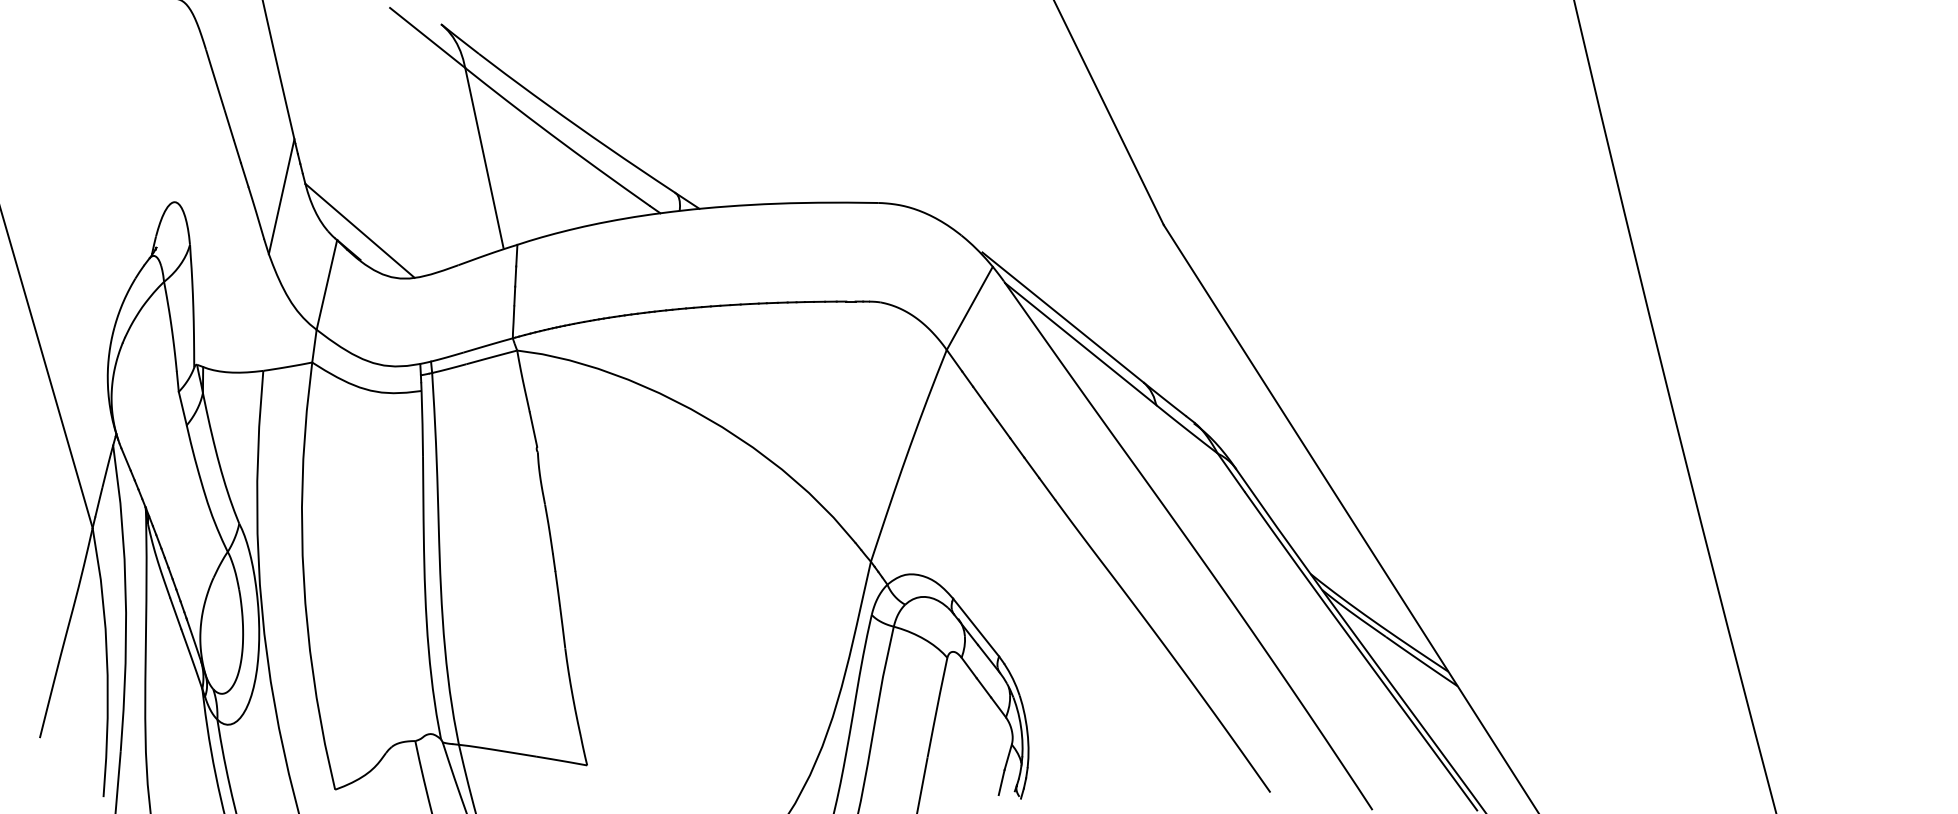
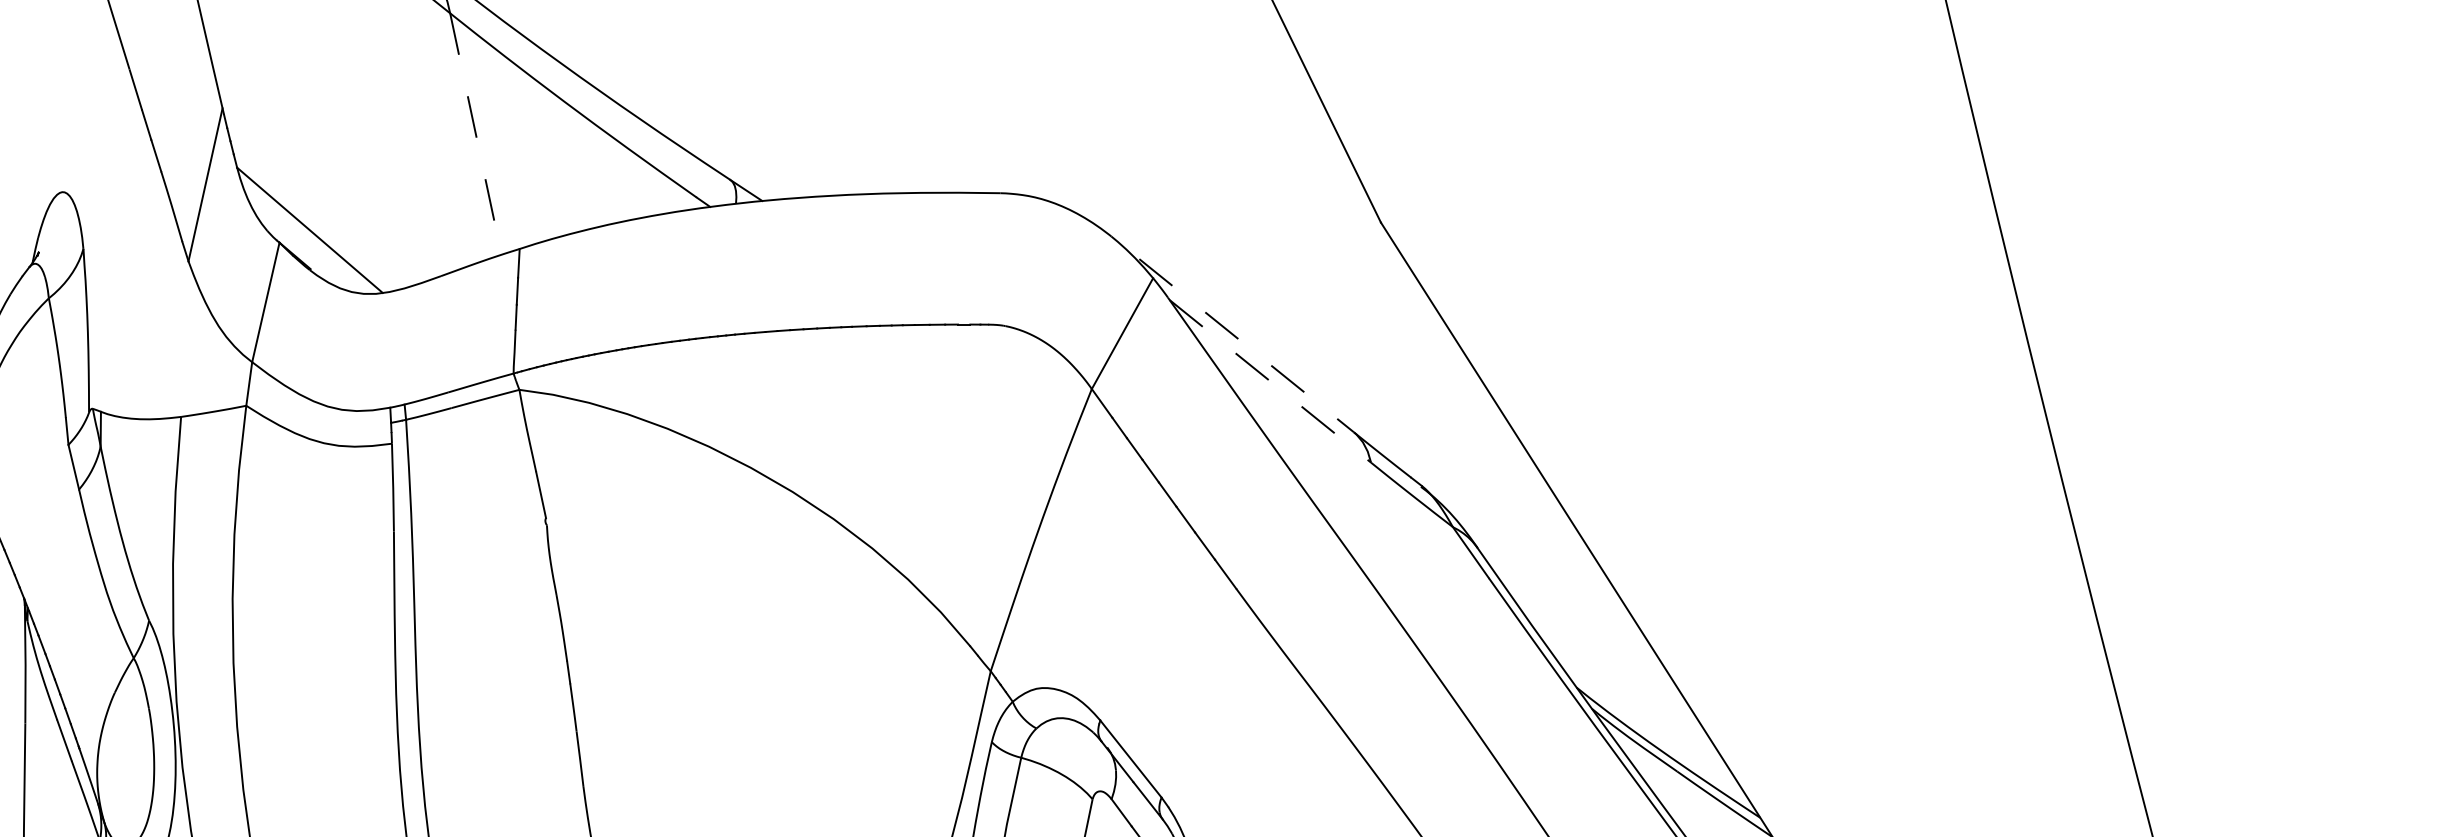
line: (484, 157) -> (475, 132), solid -> dashed
line: (1063, 317) -> (1247, 345), solid -> dashed
line: (1081, 344) -> (1271, 381), solid -> dashed

